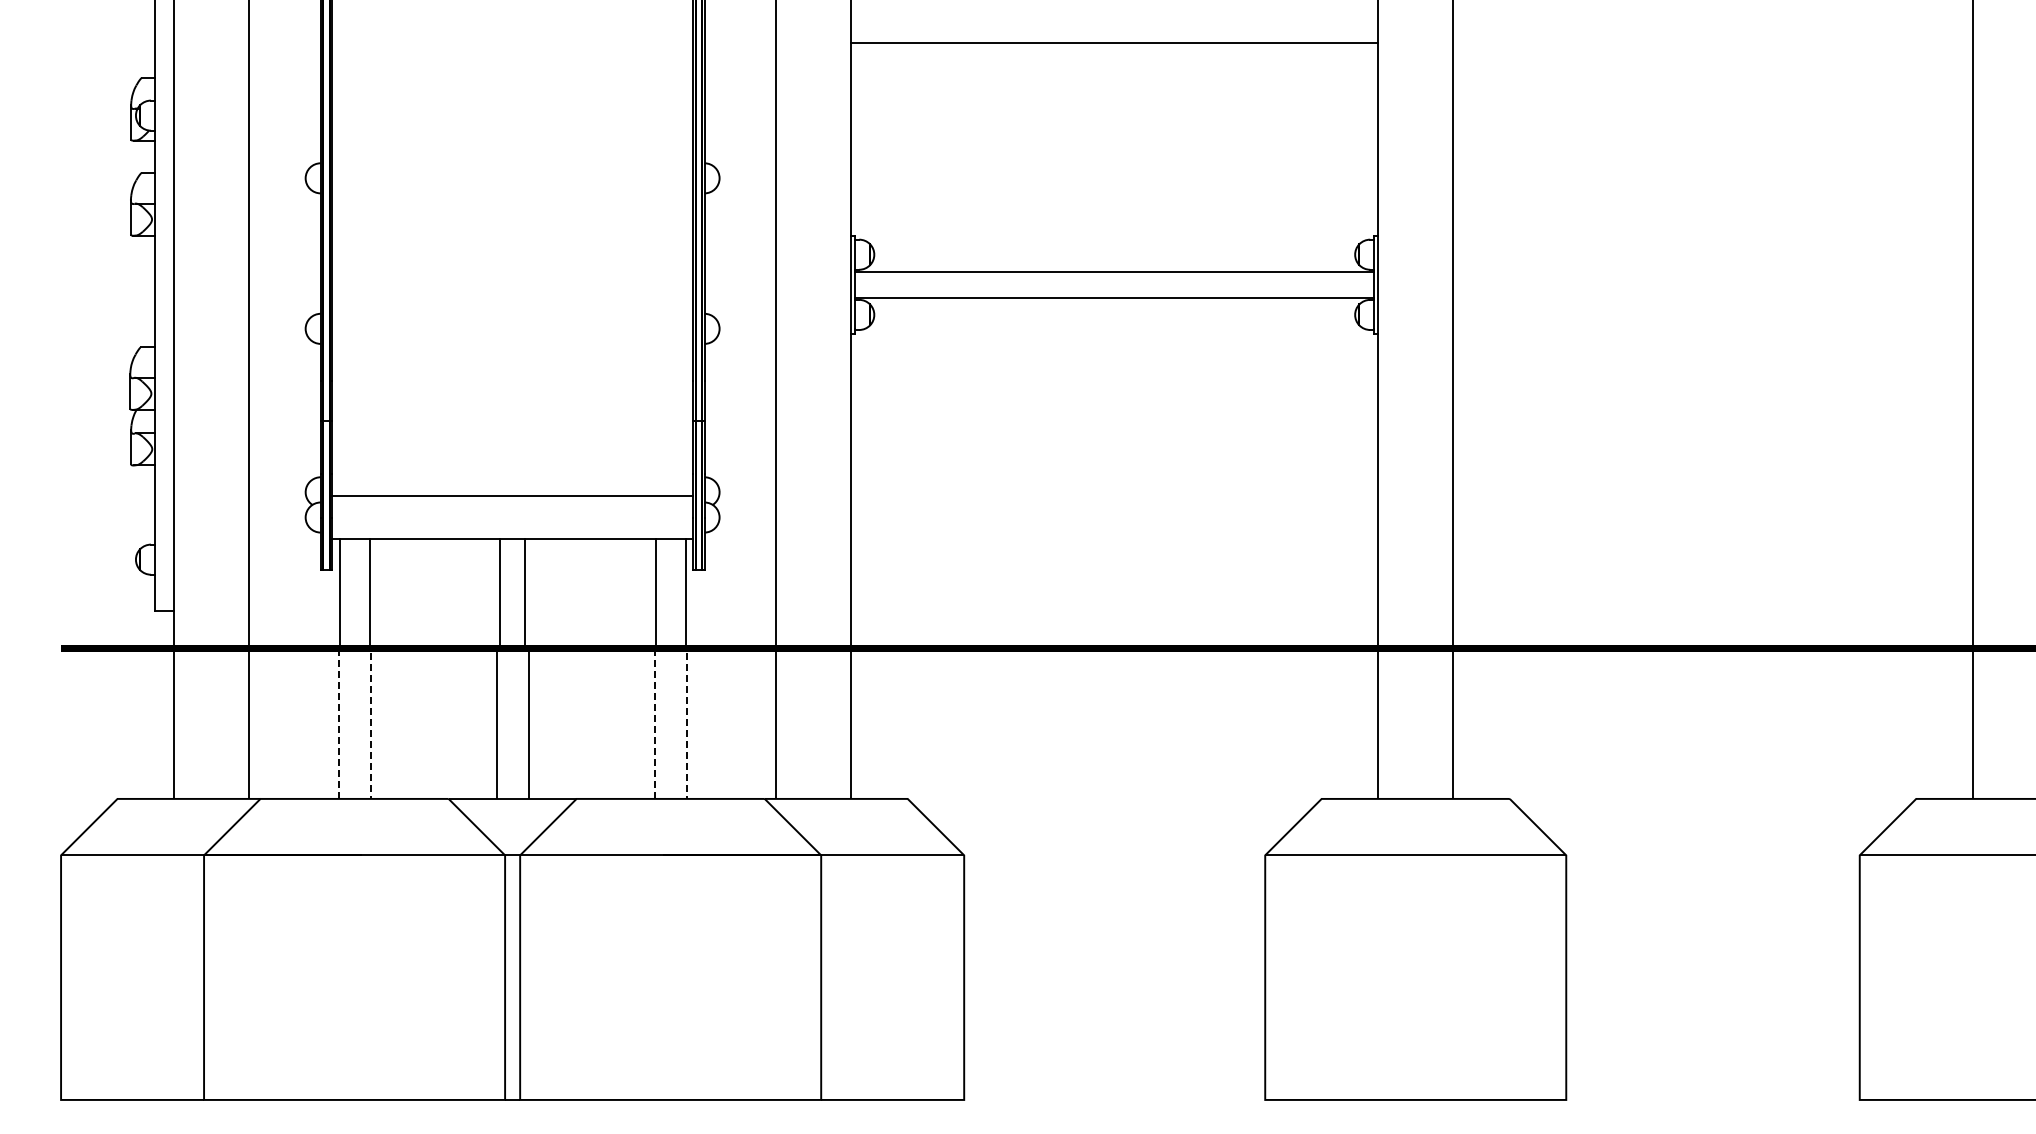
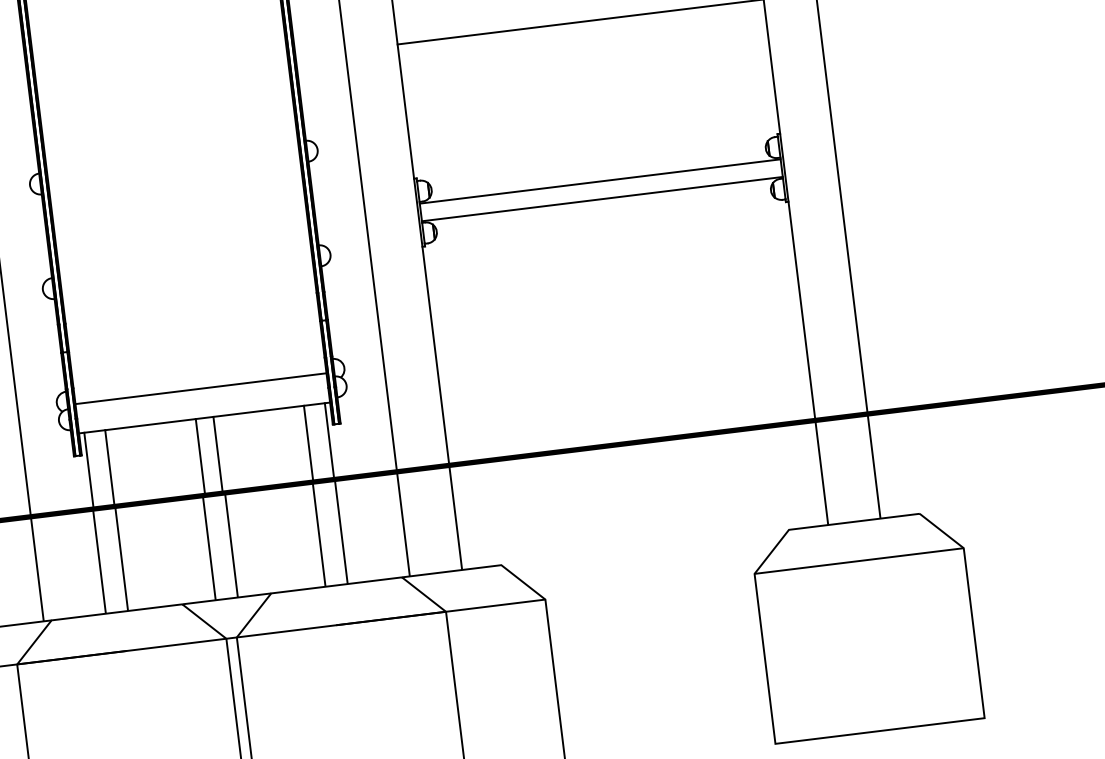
line: (354, 648) -> (104, 507), dashed -> solid
line: (670, 648) -> (323, 480), dashed -> solid

